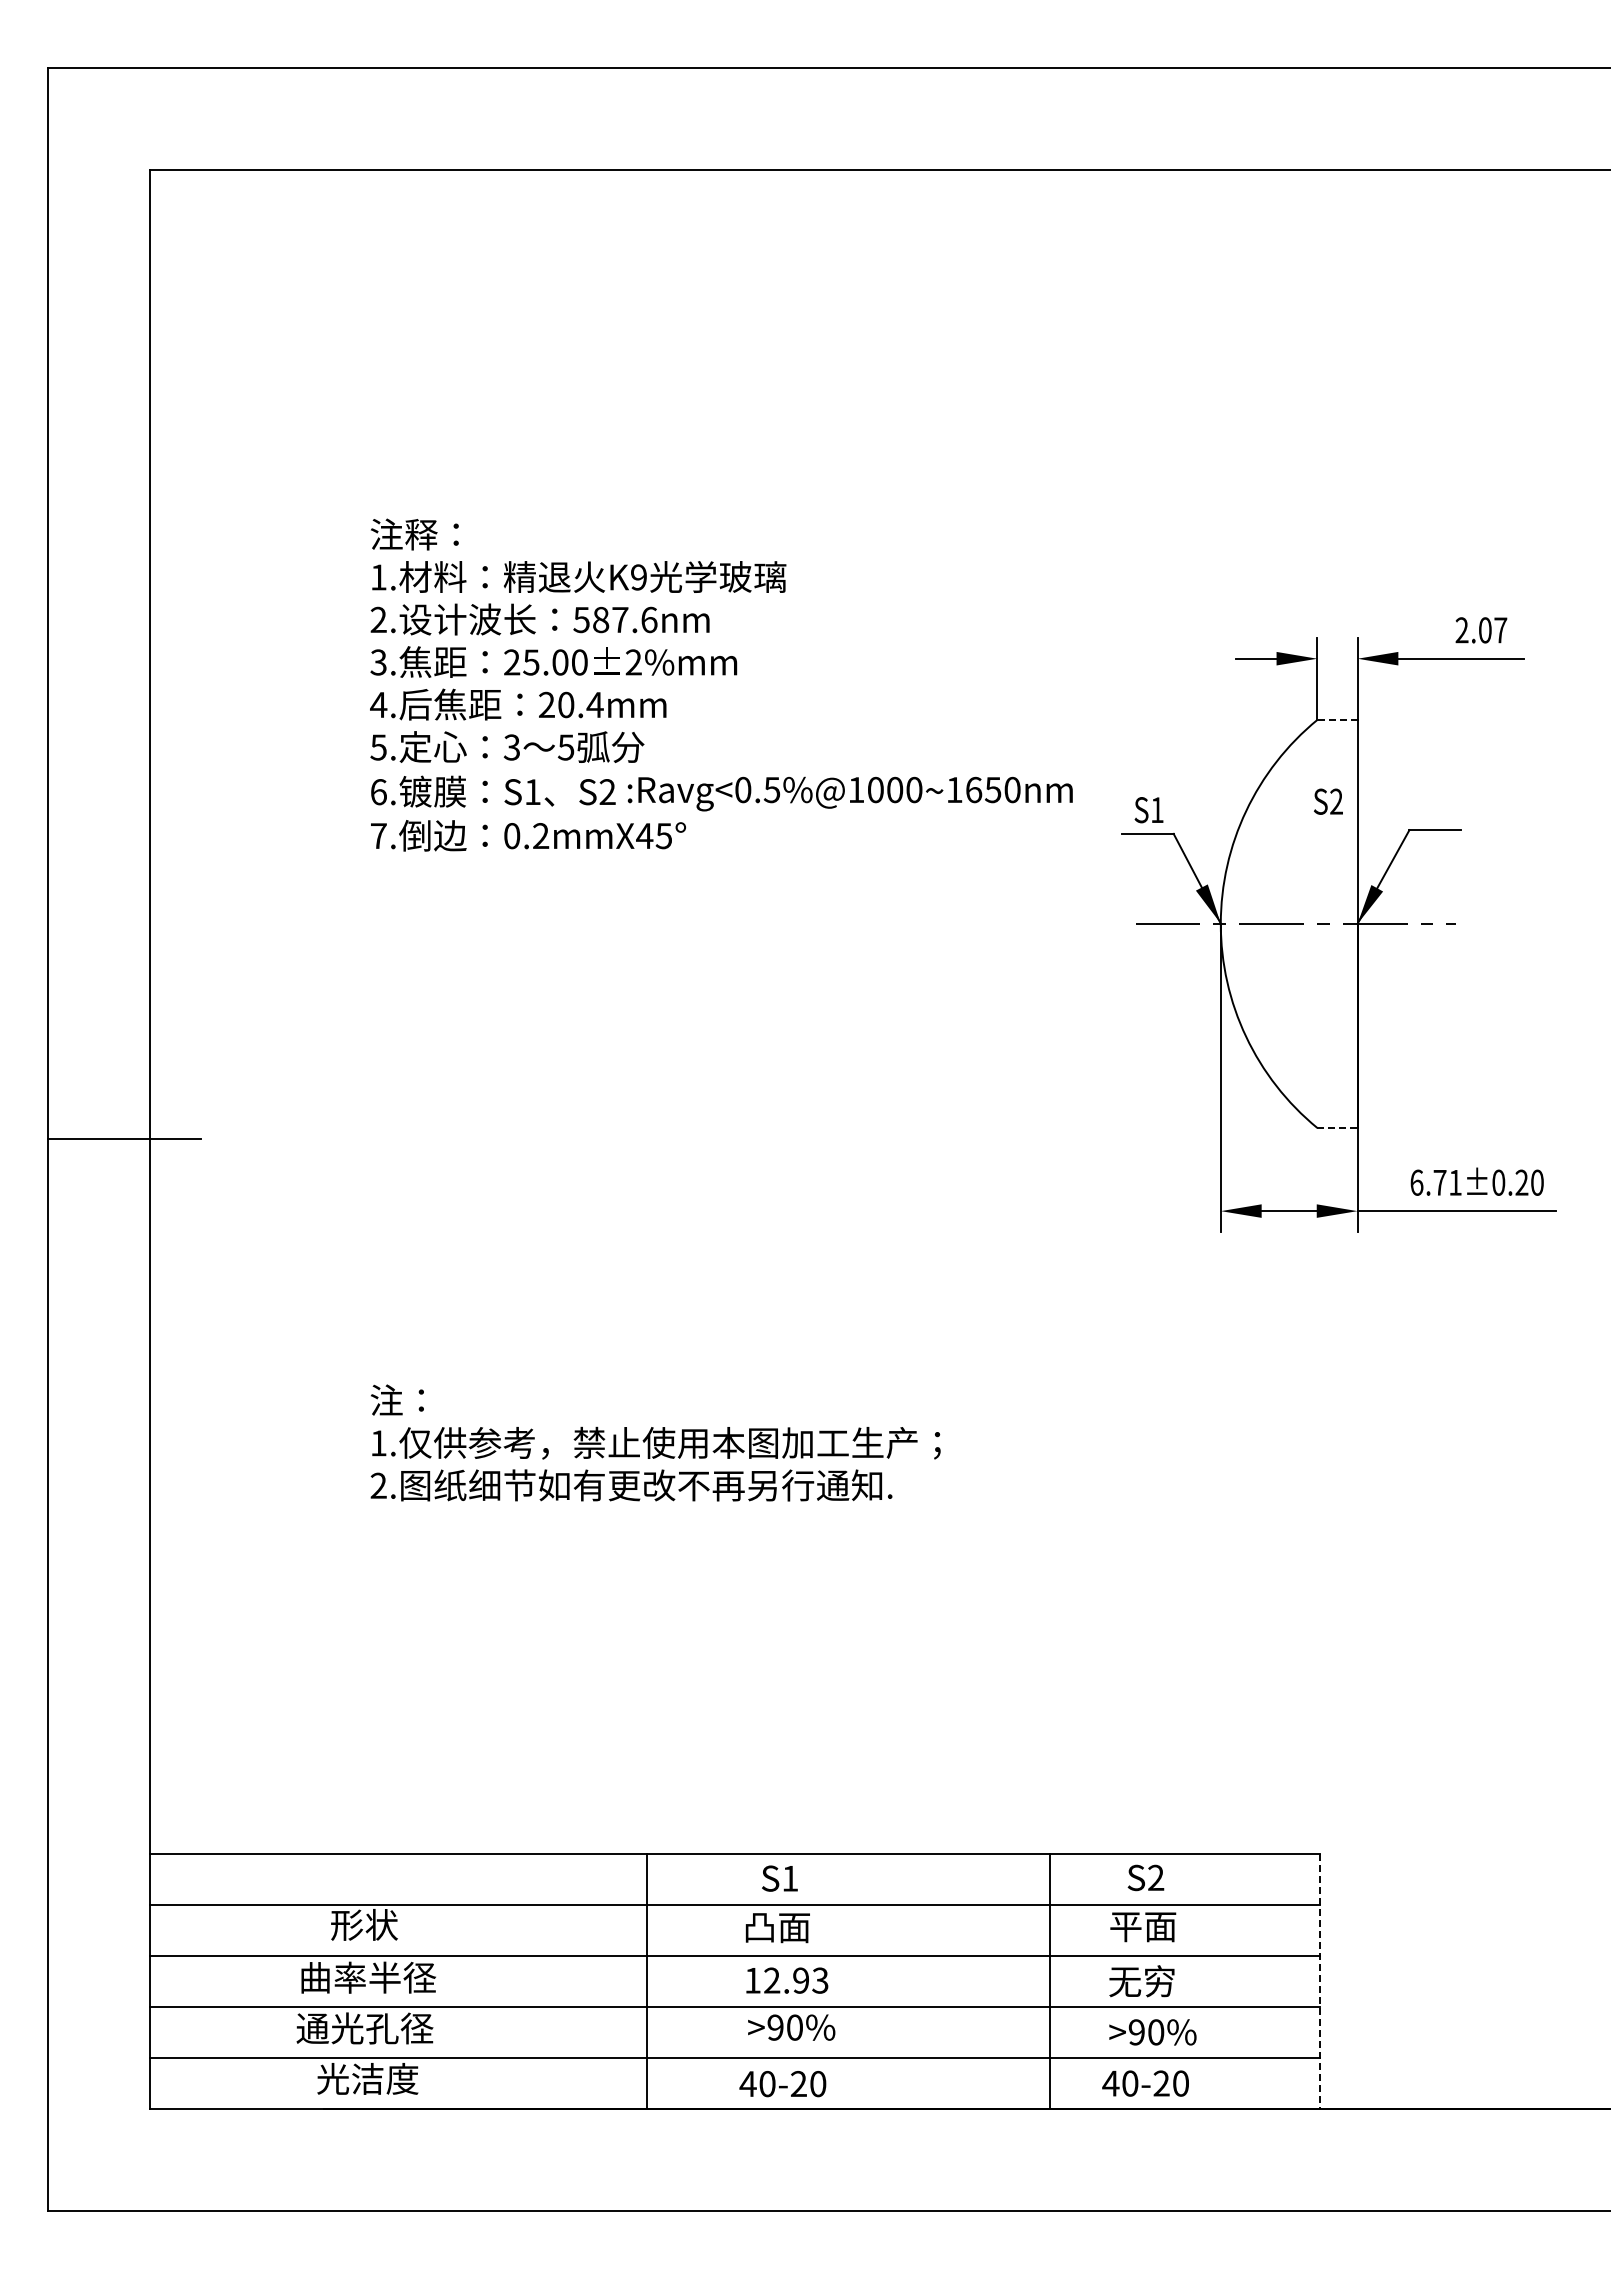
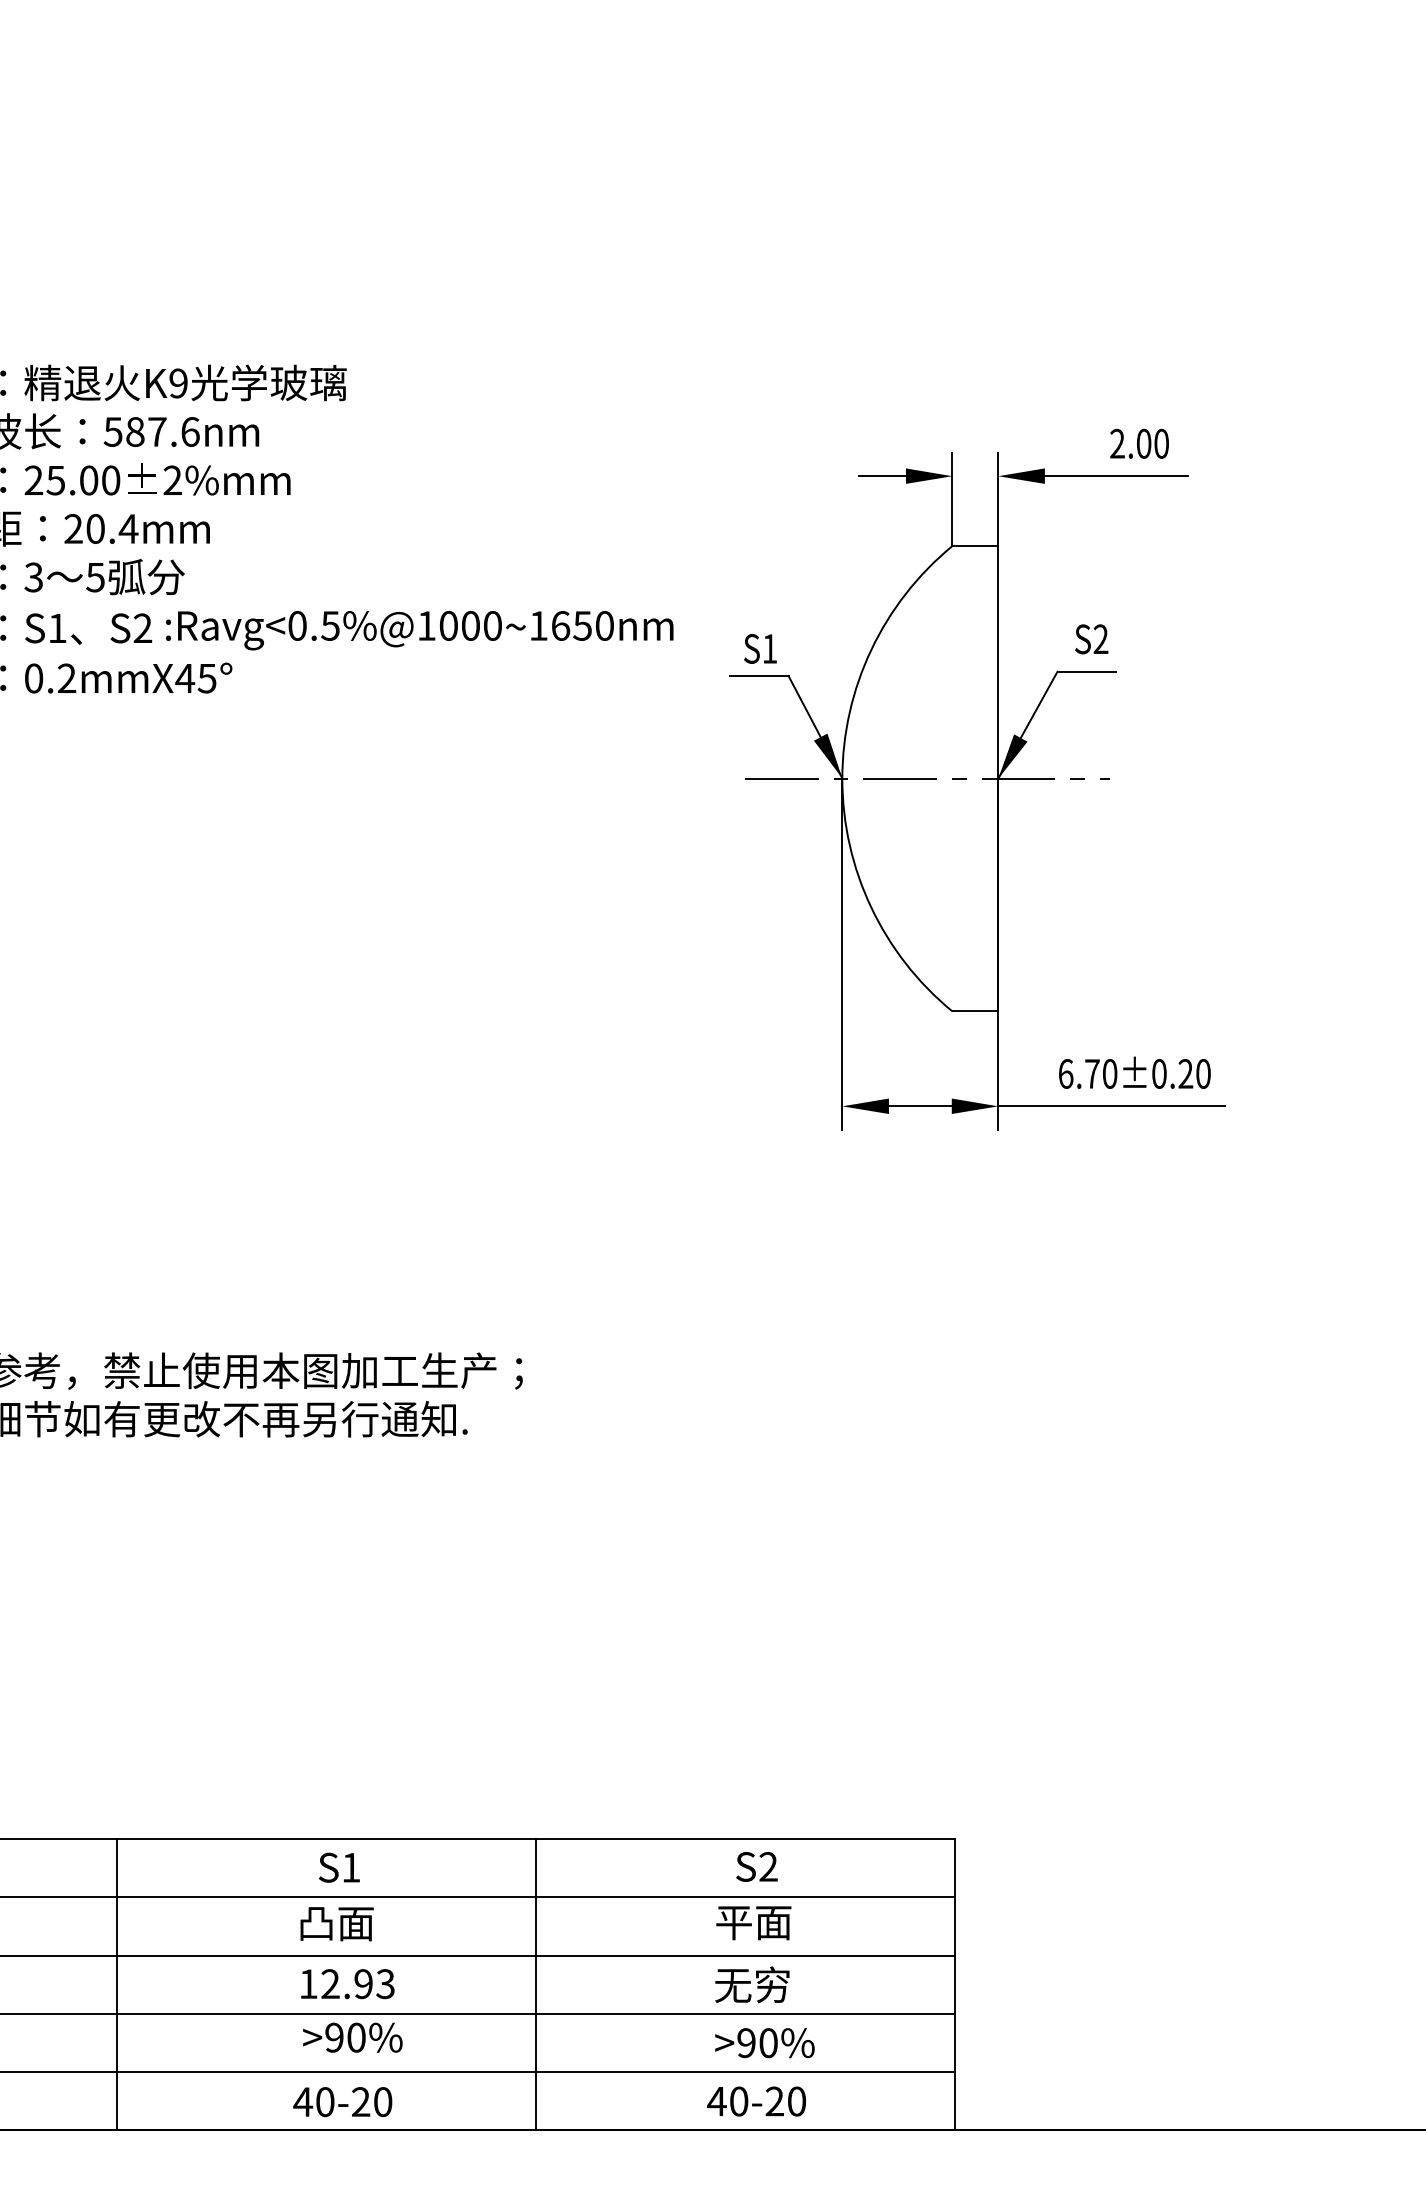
text: (1500, 630) -> (1161, 443), 2.07 -> 2.00
line: (1336, 719) -> (974, 545), dashed -> solid
text: (1328, 801) -> (1091, 639), moved
line: (1337, 1128) -> (975, 1012), dashed -> solid
text: (1455, 1182) -> (1110, 1073), 6.71±0.20 -> 6.70±0.20
line: (647, 1980) -> (117, 1983), moved
line: (1049, 1980) -> (536, 1983), moved
line: (1319, 1981) -> (954, 1985), dashed -> solid

